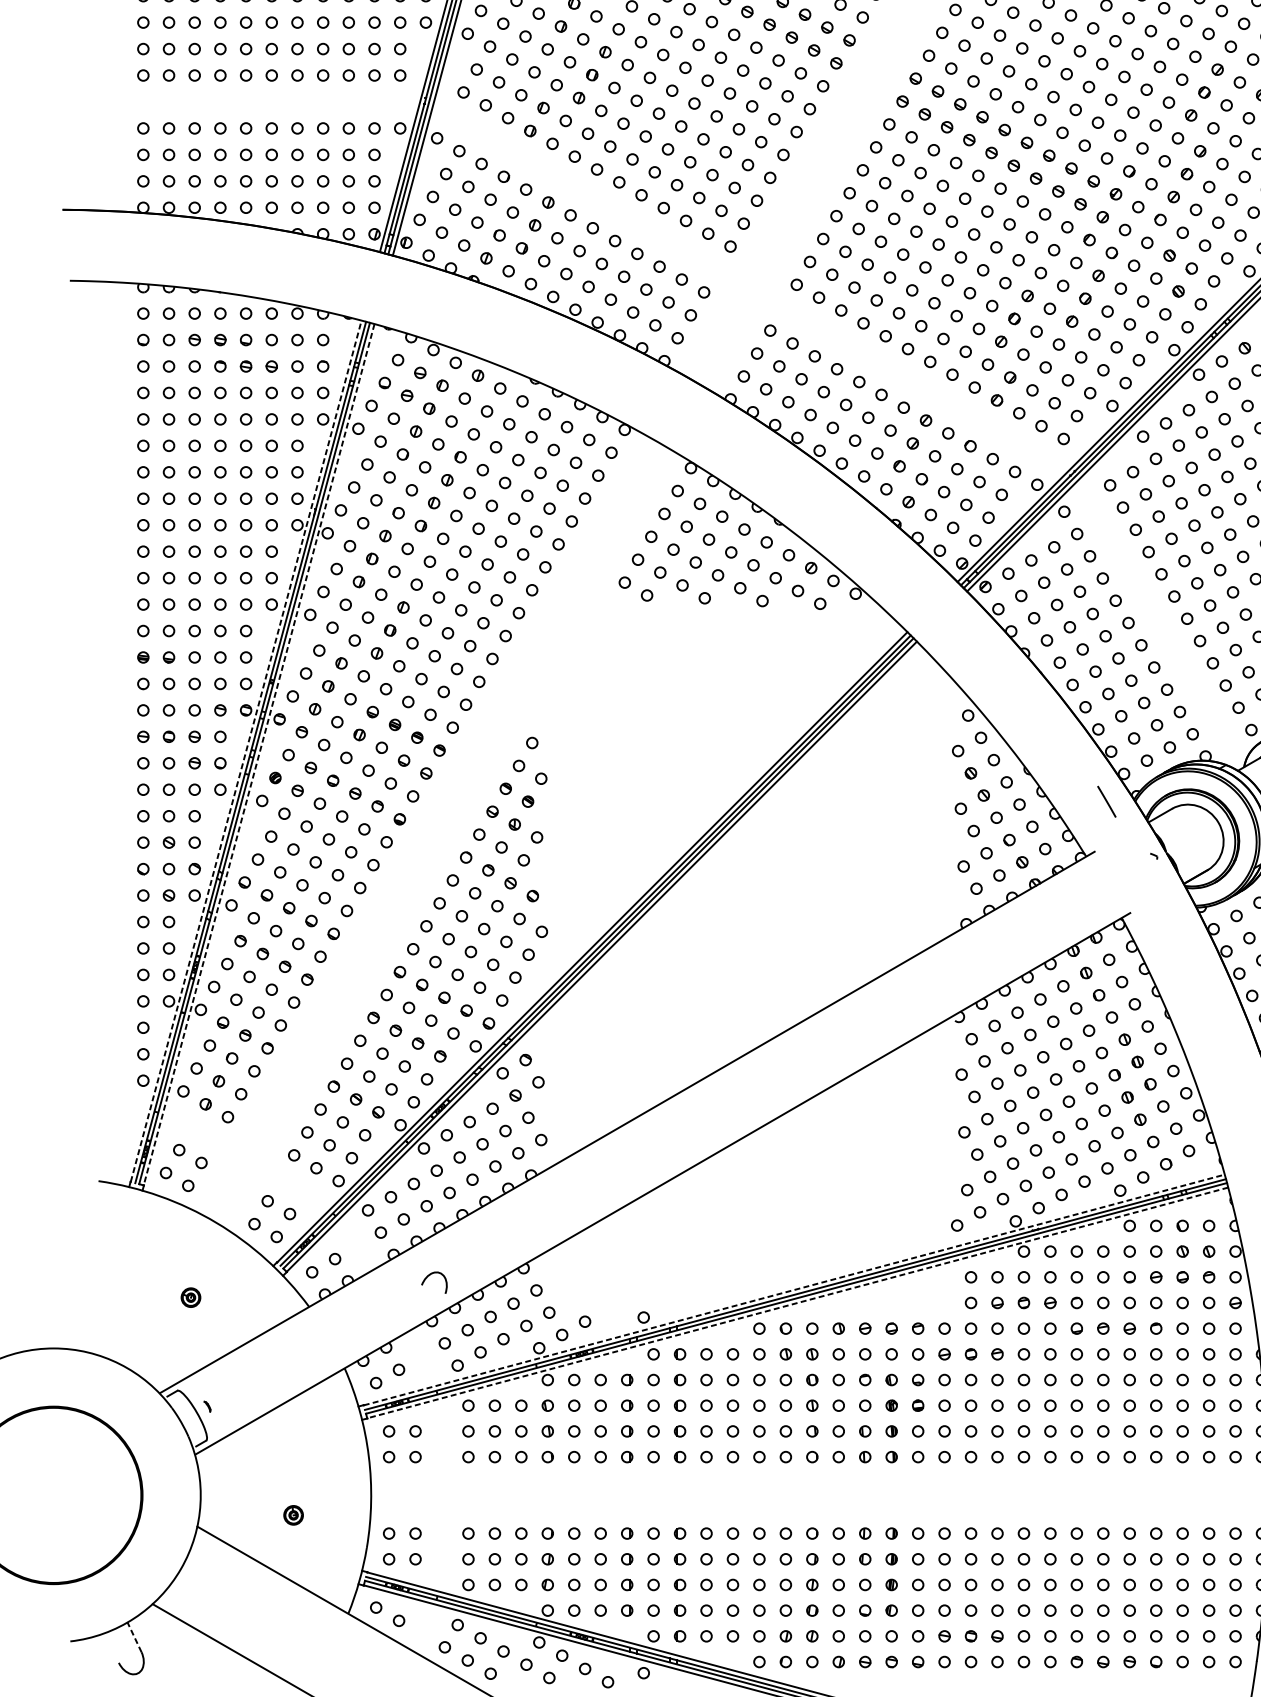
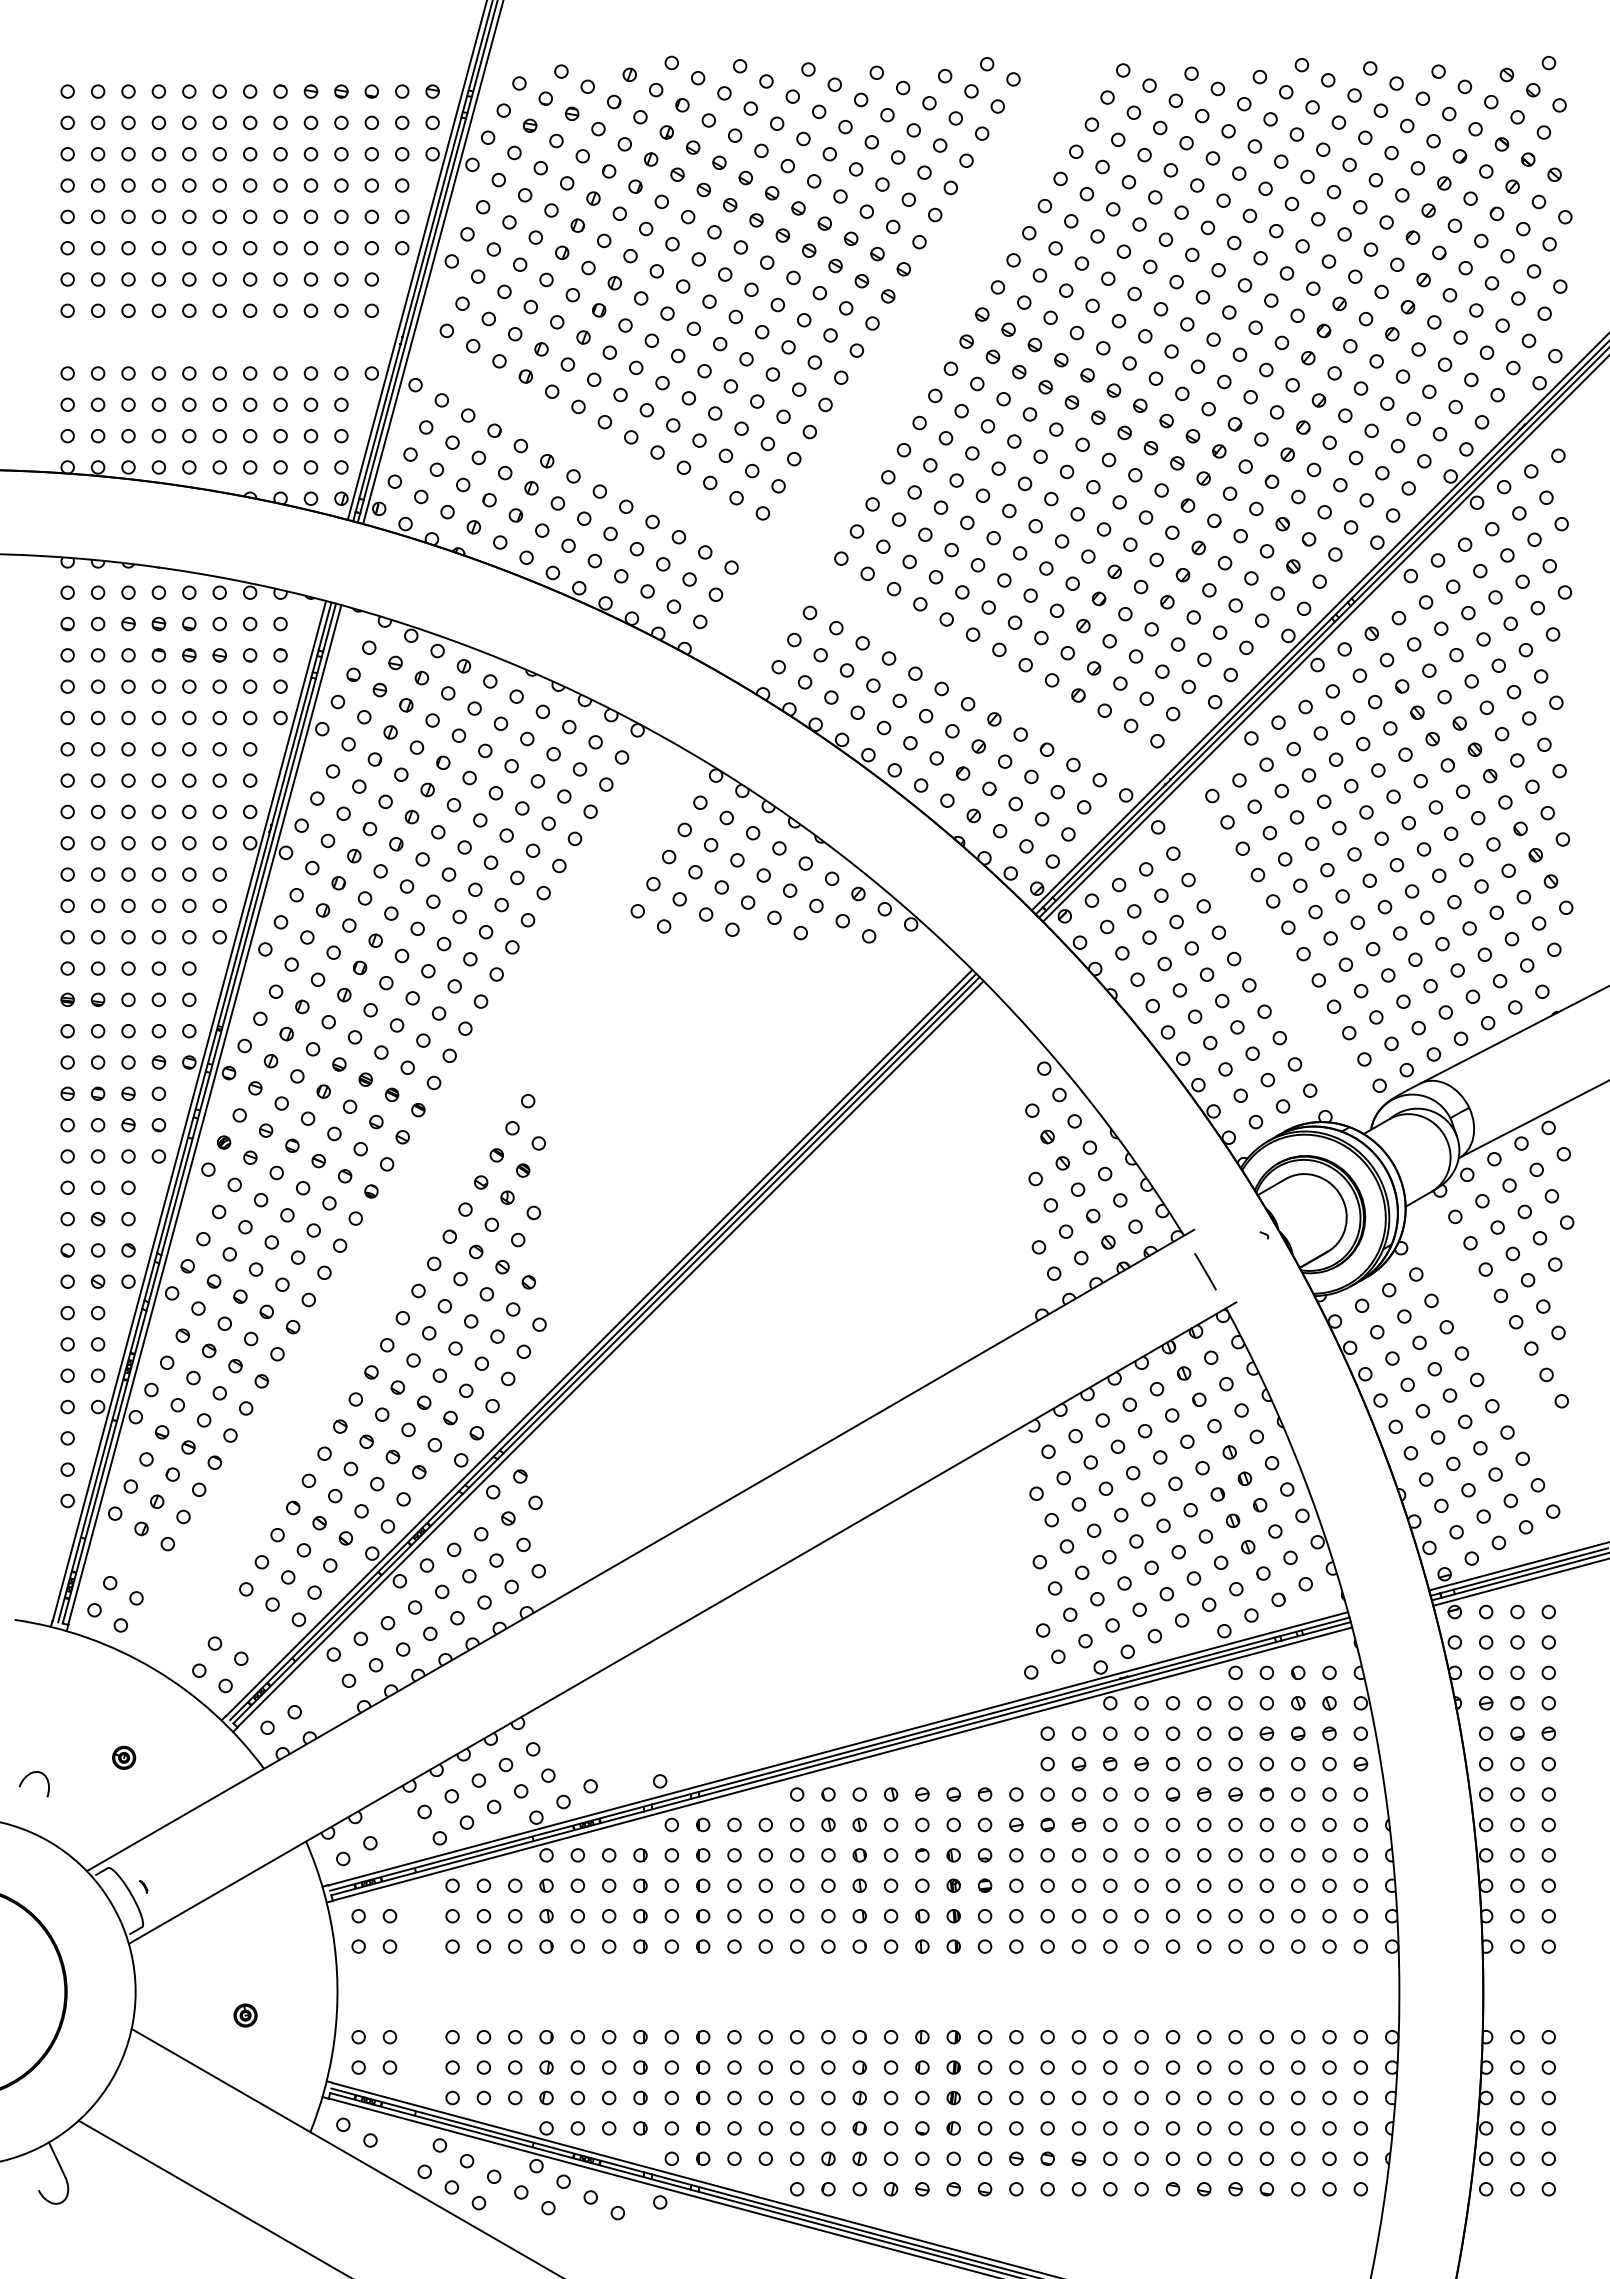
line: (246, 750) -> (189, 1110), dashed -> solid
line: (258, 755) -> (204, 1115), dashed -> solid
line: (1106, 801) -> (1205, 1271), moved
curve: (429, 1276) -> (28, 1776), moved
line: (794, 1289) -> (838, 1748), dashed -> solid
line: (797, 1303) -> (842, 1764), dashed -> solid
line: (134, 1636) -> (57, 2159), dashed -> solid

